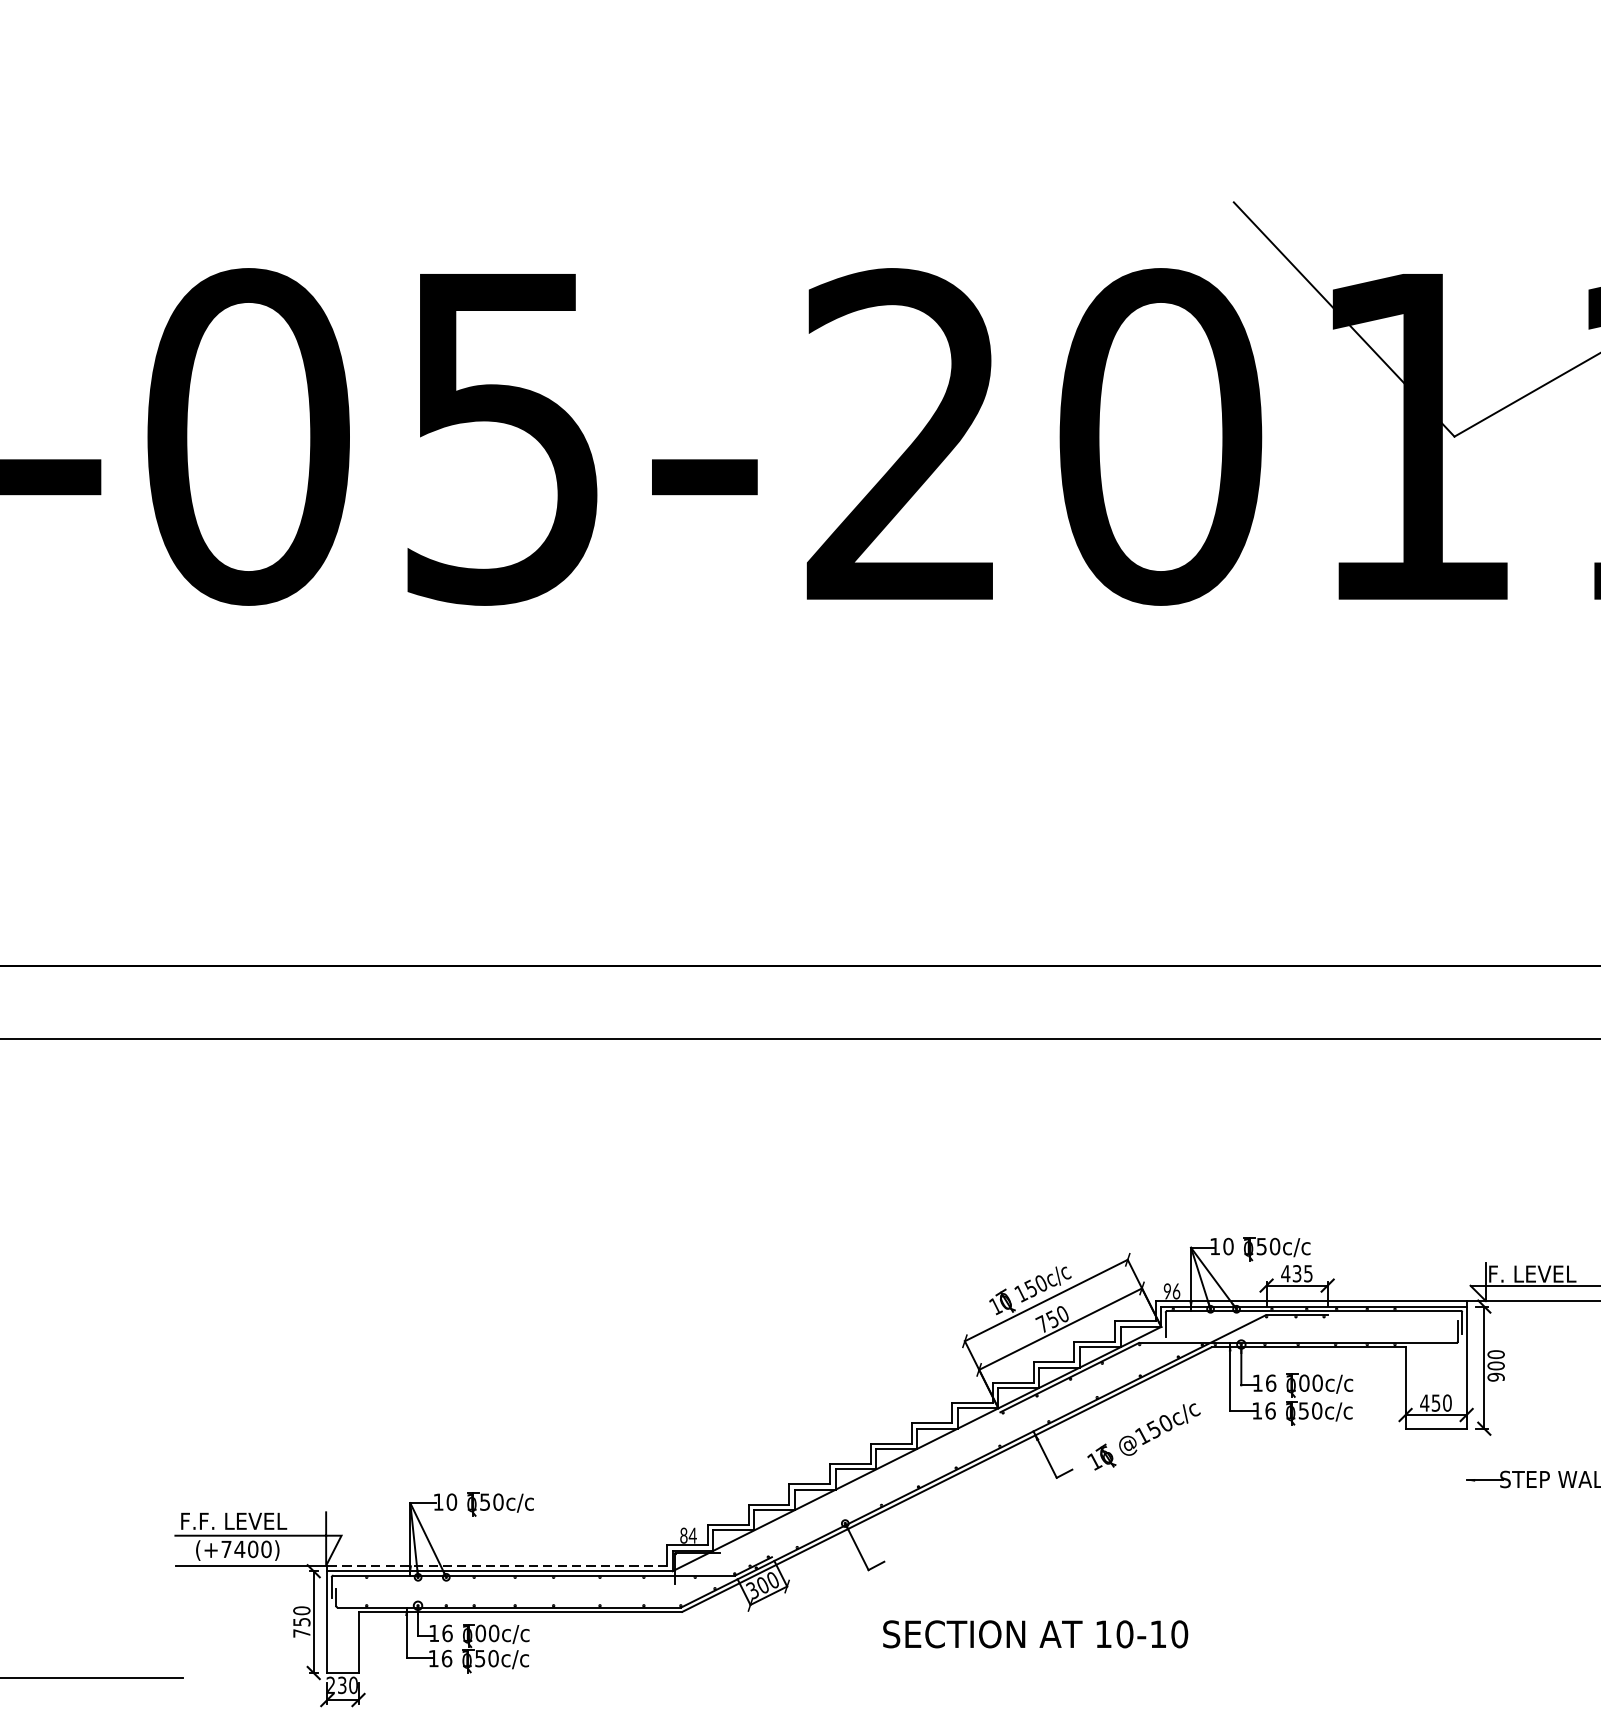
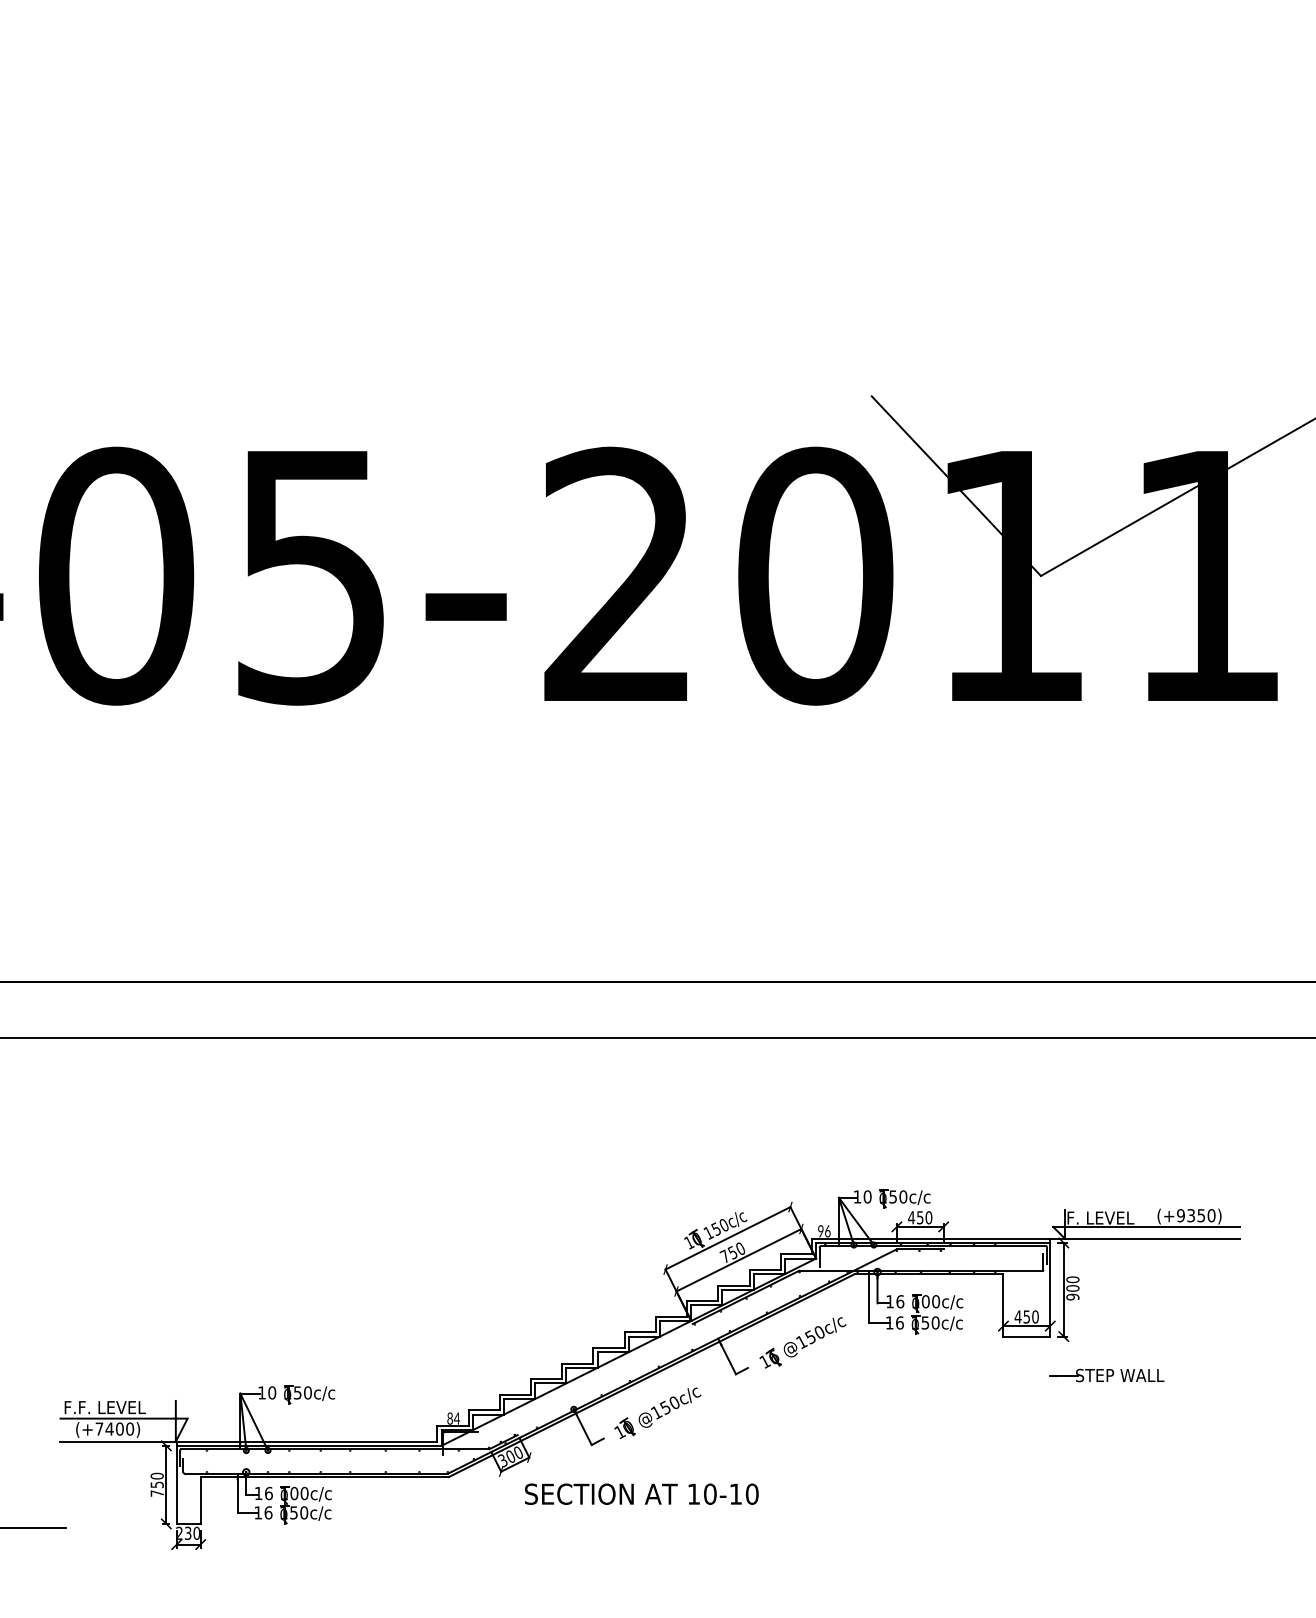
text: (1302, 1273) -> (924, 1217), 435 -> 450
part: (954, 1527) -> (657, 1412), added
line: (496, 1565) -> (306, 1441), dashed -> solid
text: (1035, 1633) -> (641, 1493), moved

